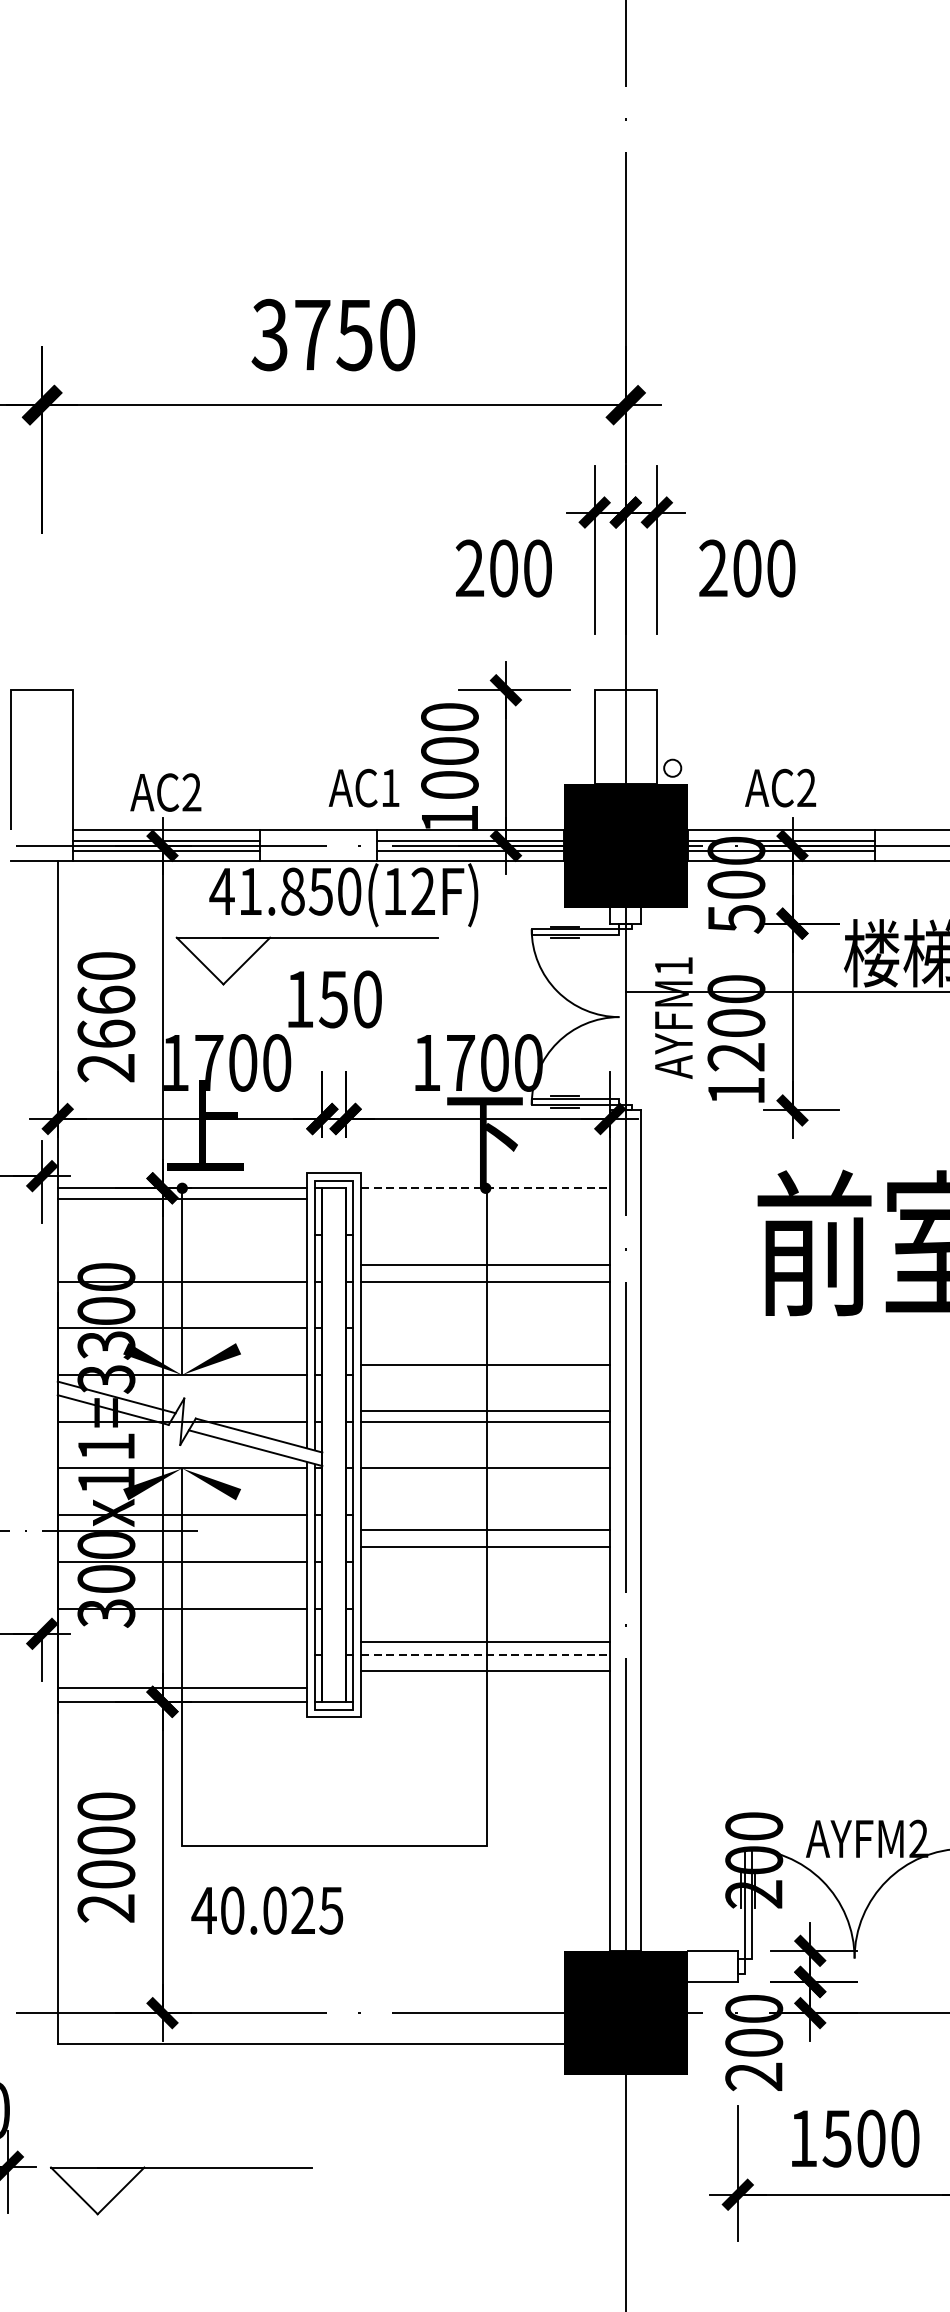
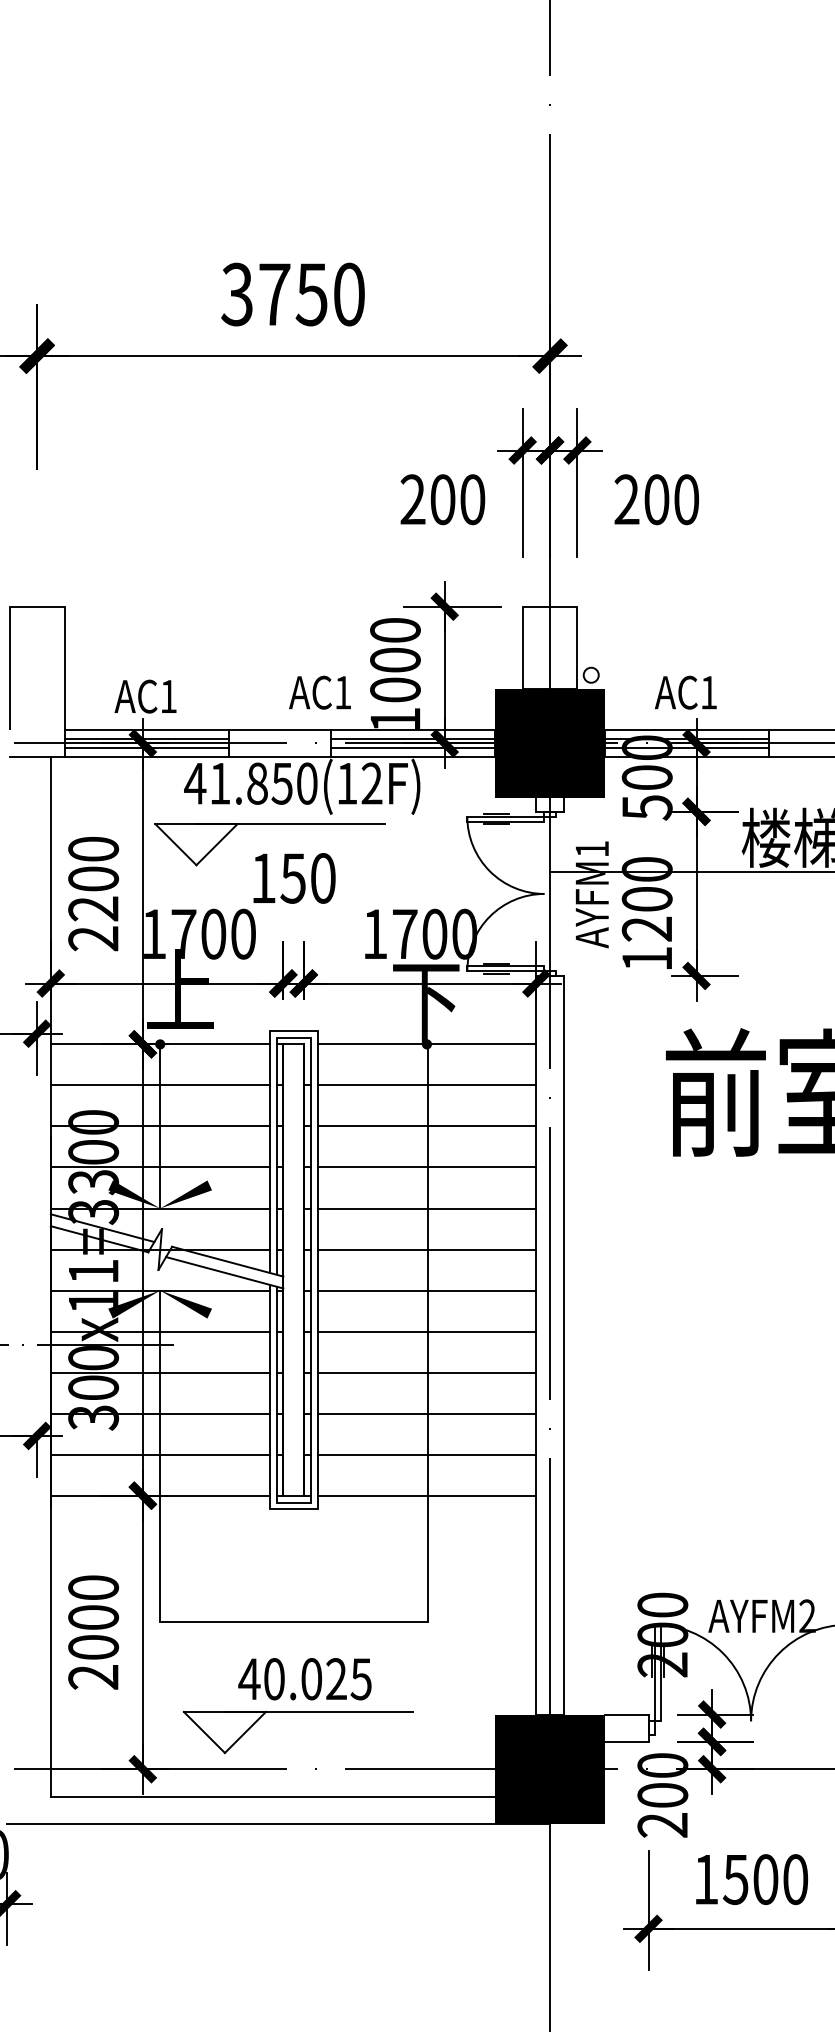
text: (806, 787) -> (708, 692), AC2 -> AC1
text: (191, 791) -> (168, 695), AC2 -> AC1
text: (106, 1016) -> (93, 893), 2660 -> 2200
line: (486, 1188) -> (427, 1044), dashed -> solid
line: (181, 1198) -> (159, 1085), moved
line: (485, 1264) -> (426, 1085), moved
line: (485, 1364) -> (426, 1167), moved
line: (485, 1411) -> (426, 1208), moved
line: (485, 1529) -> (426, 1372), moved
line: (485, 1546) -> (426, 1331), moved
line: (485, 1641) -> (426, 1413), moved
line: (486, 1654) -> (427, 1454), dashed -> solid
line: (485, 1670) -> (426, 1495), moved
line: (181, 1687) -> (159, 1454), moved
text: (266, 1910) -> (304, 1679), moved
line: (316, 2074) -> (278, 1823), added
part: (180, 2168) -> (297, 1712), moved

